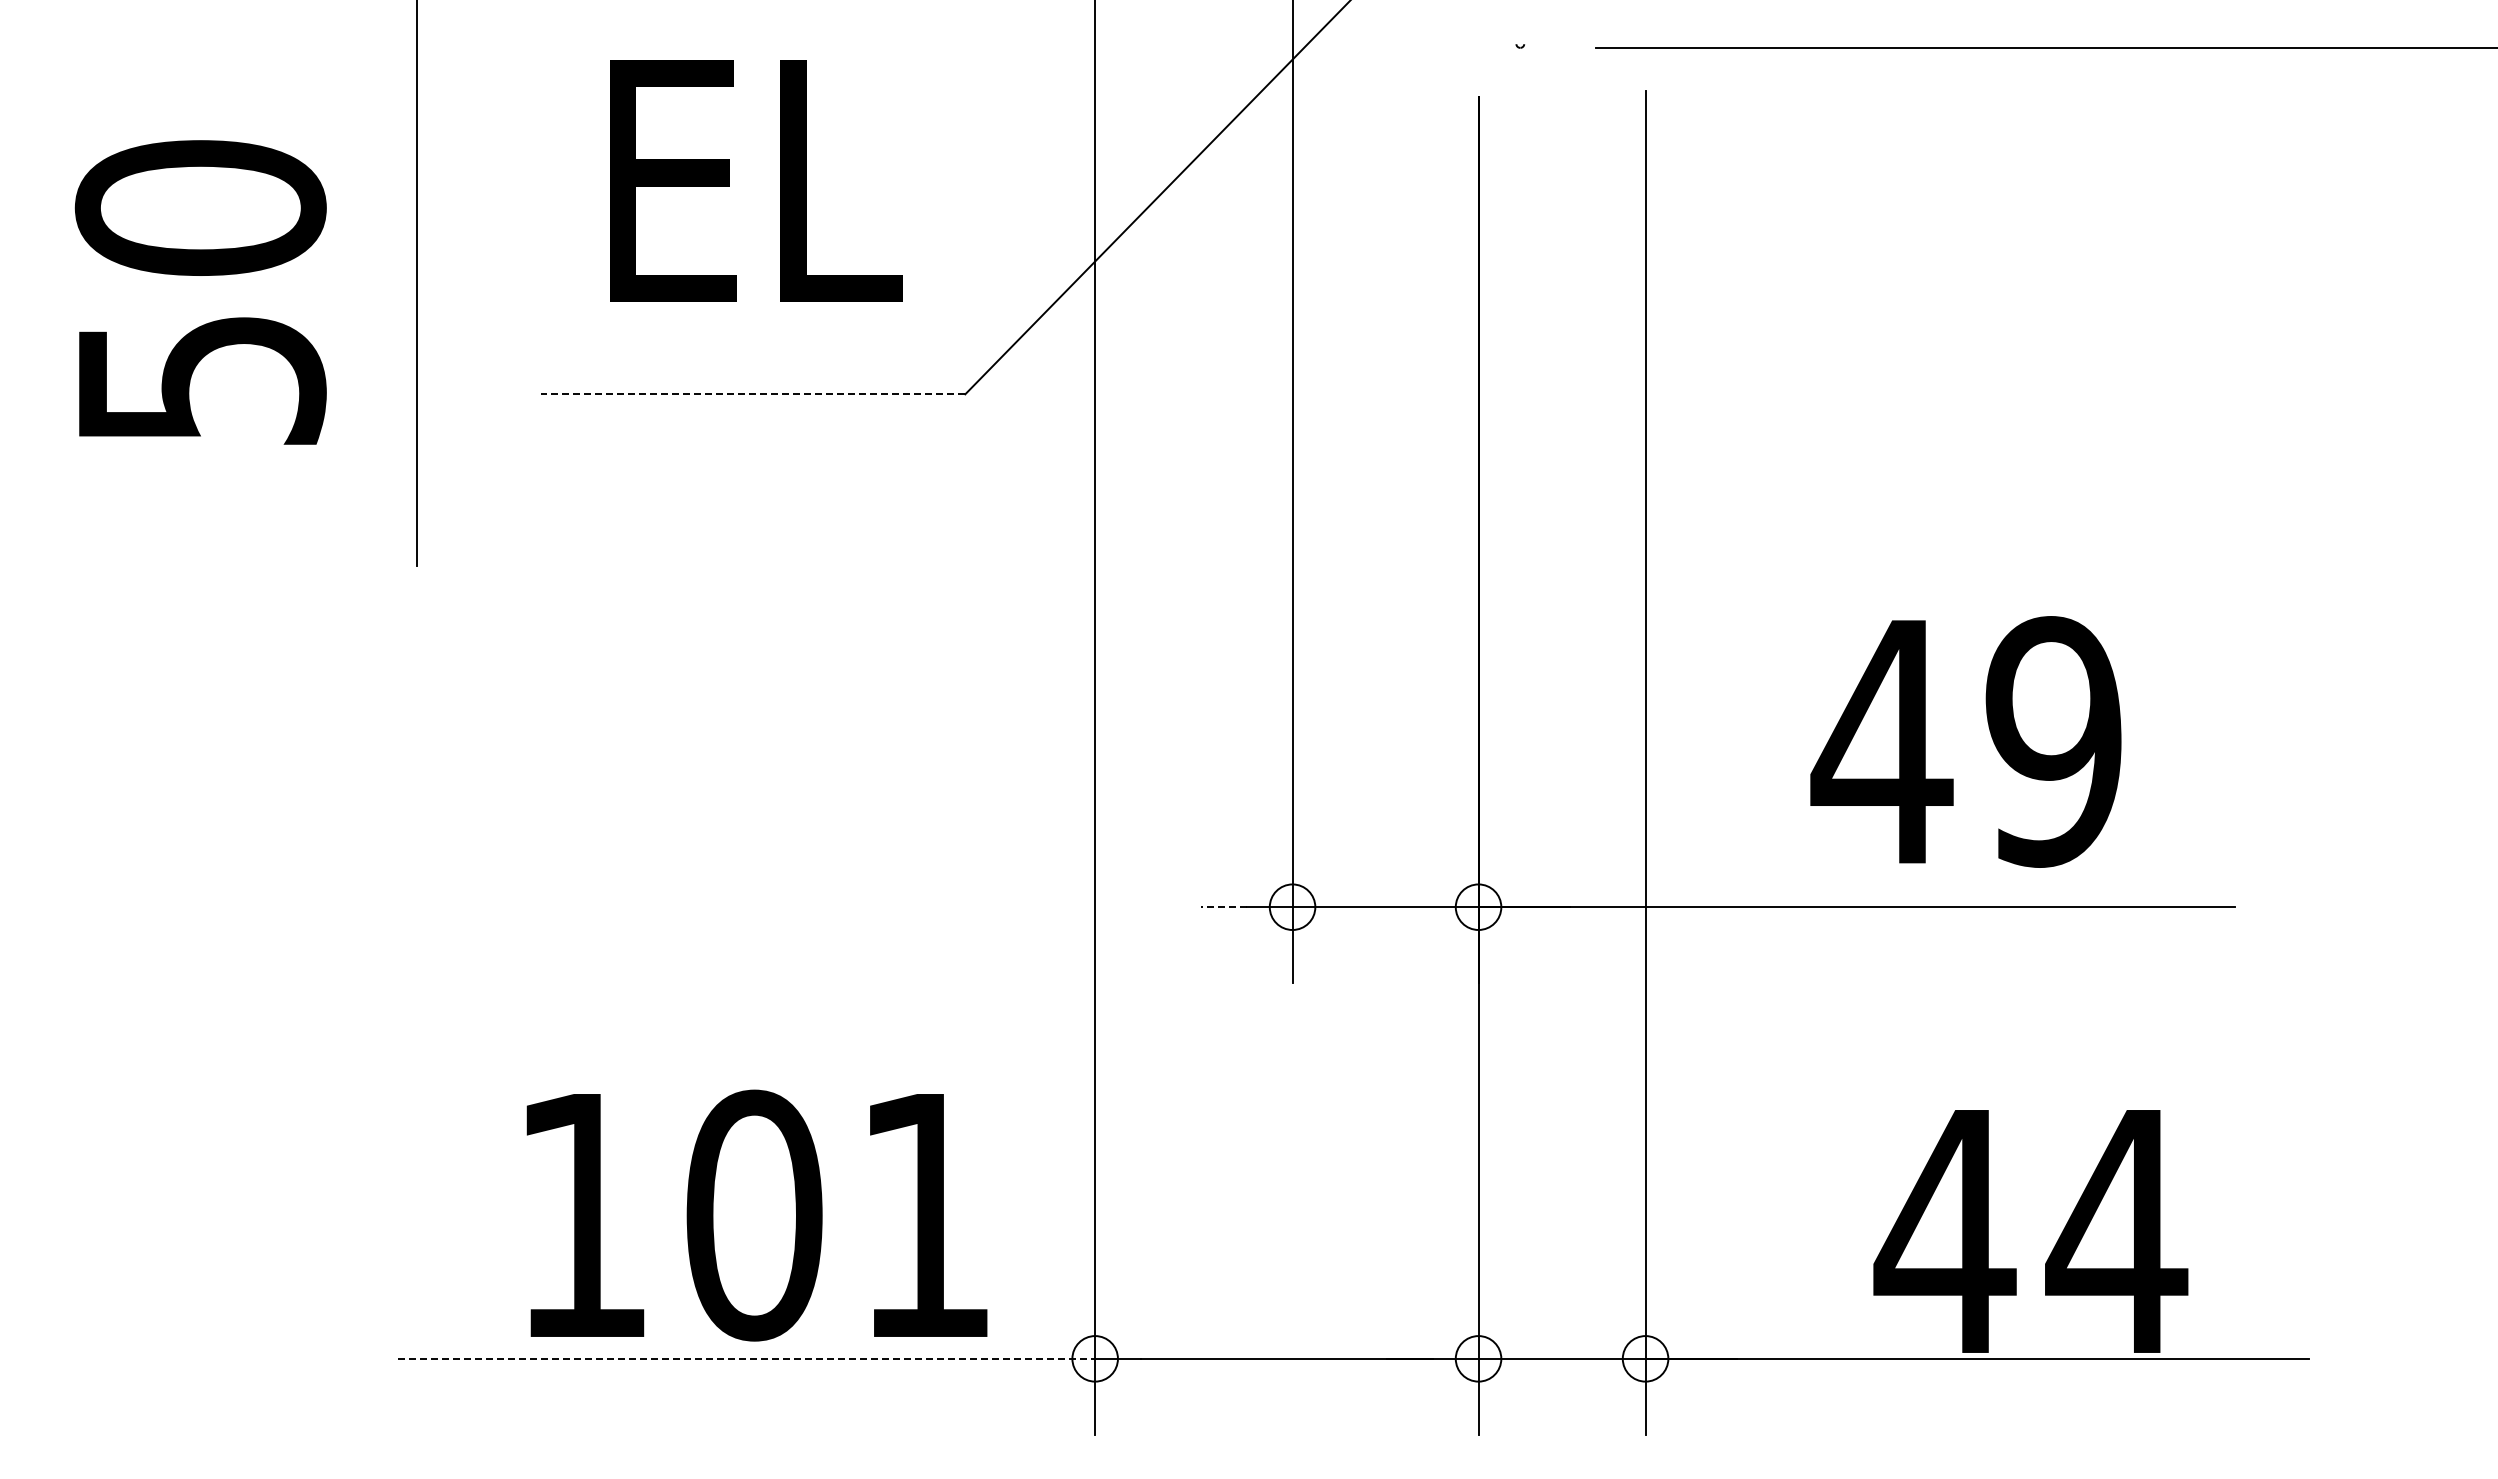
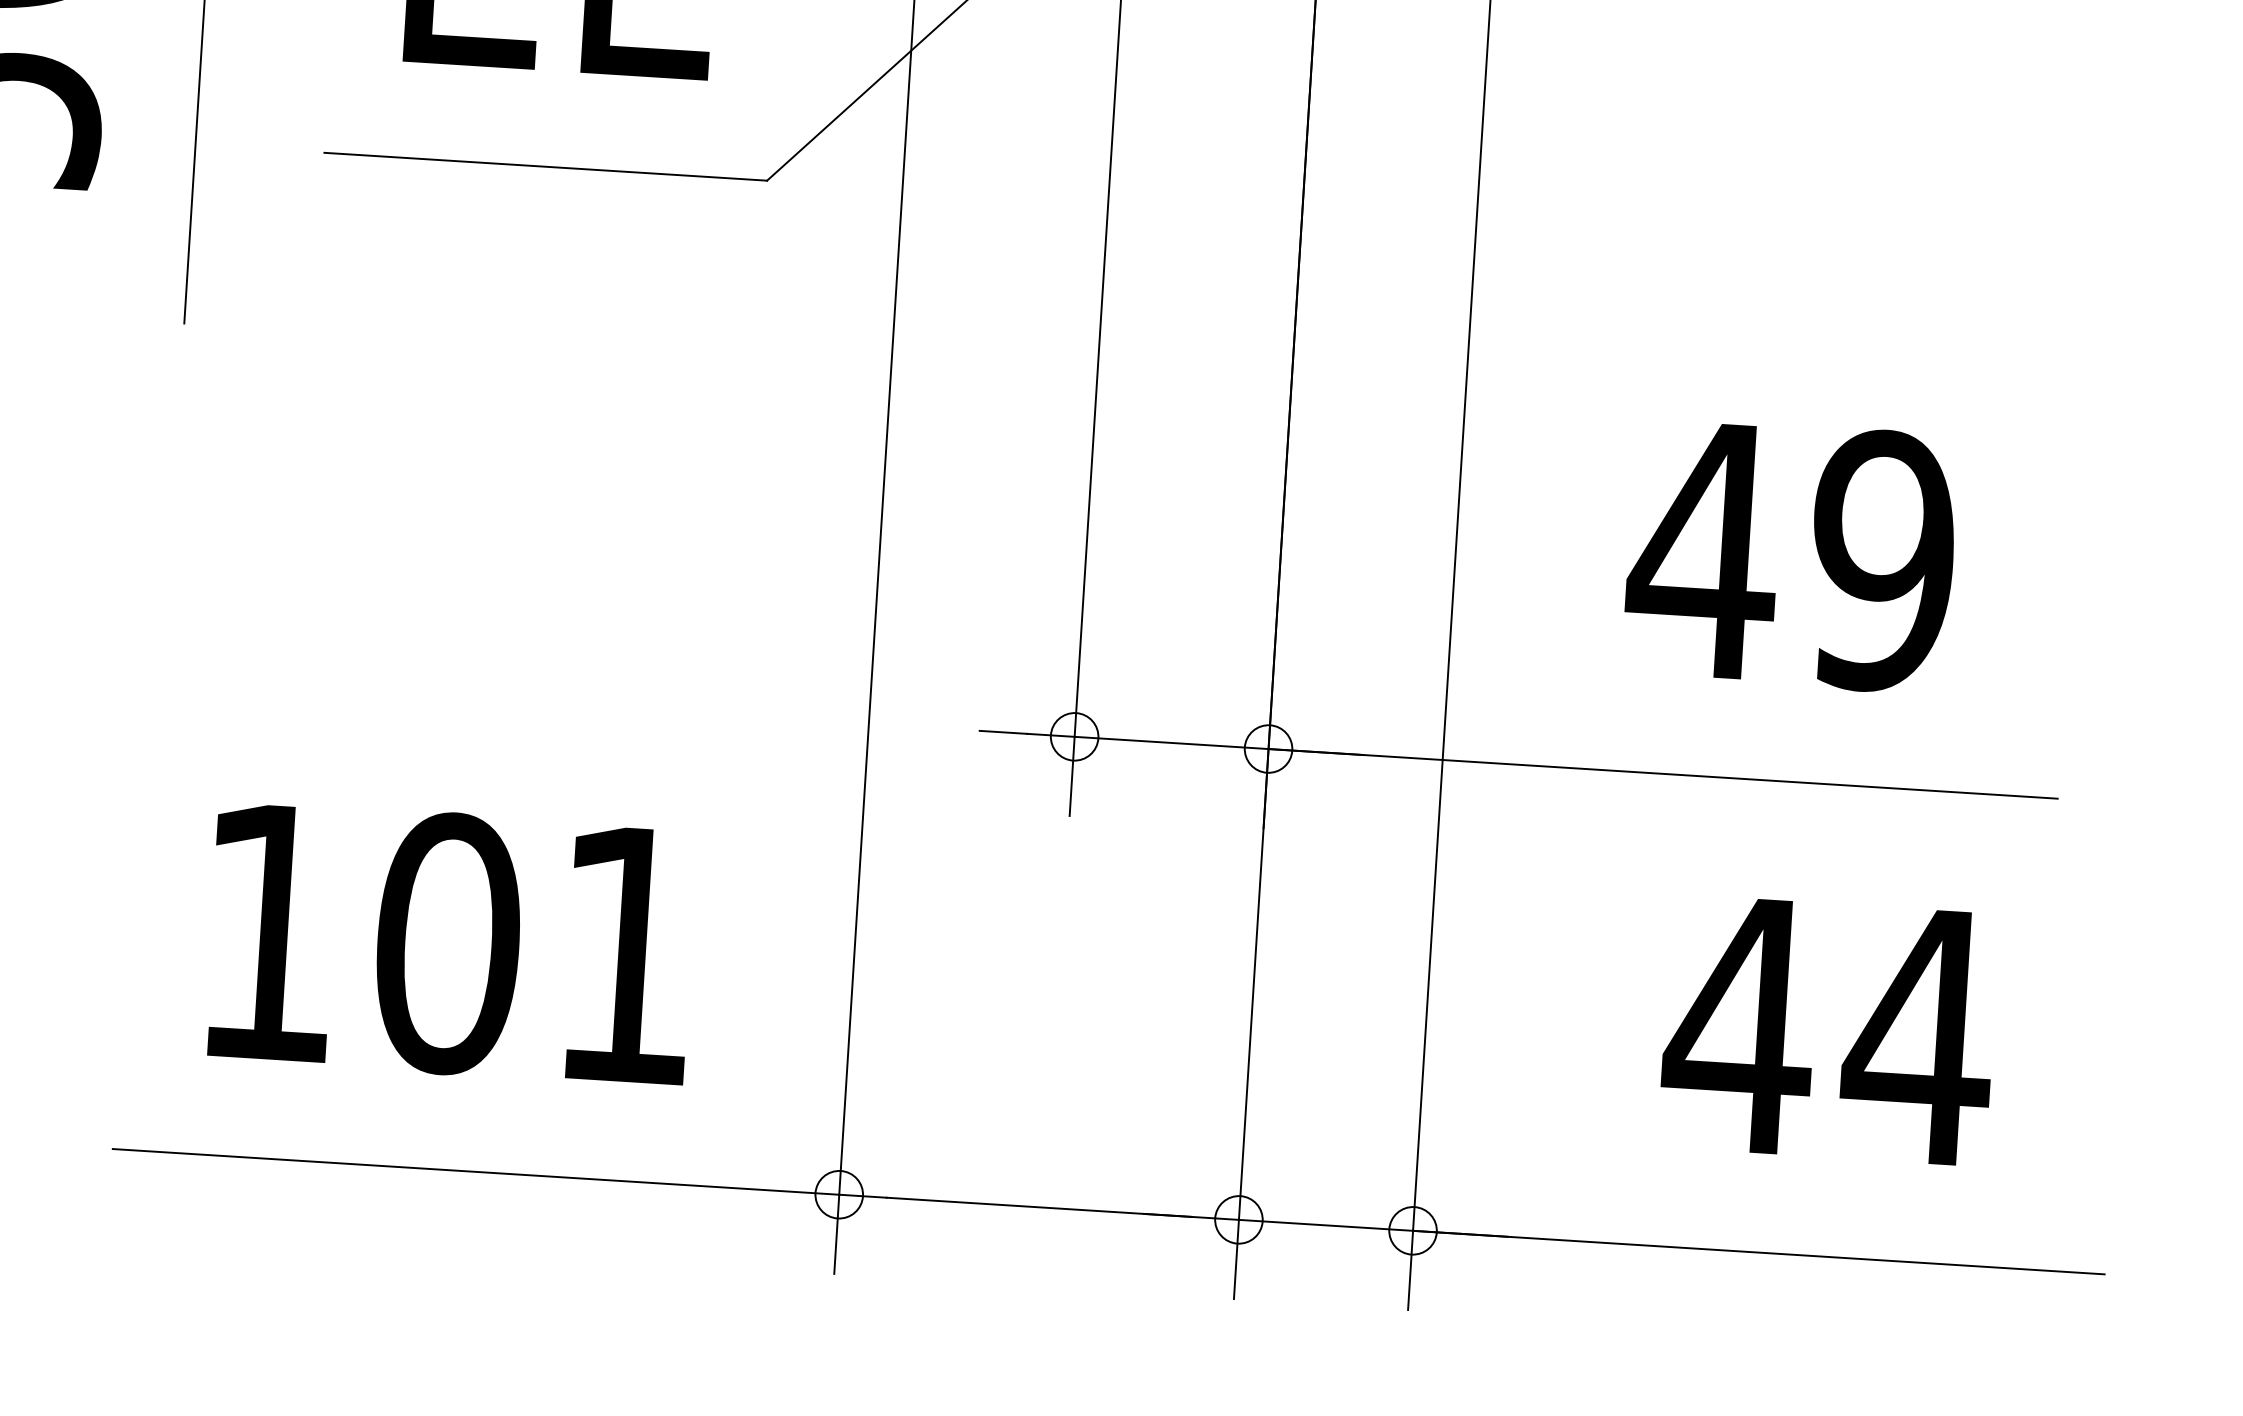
line: (752, 394) -> (545, 166), dashed -> solid
text: (1965, 741) -> (1790, 555), moved
line: (1224, 907) -> (1003, 732), dashed -> solid
text: (756, 1215) -> (450, 943), moved
text: (2030, 1231) -> (1828, 1030), moved
line: (747, 1358) -> (476, 1171), dashed -> solid

